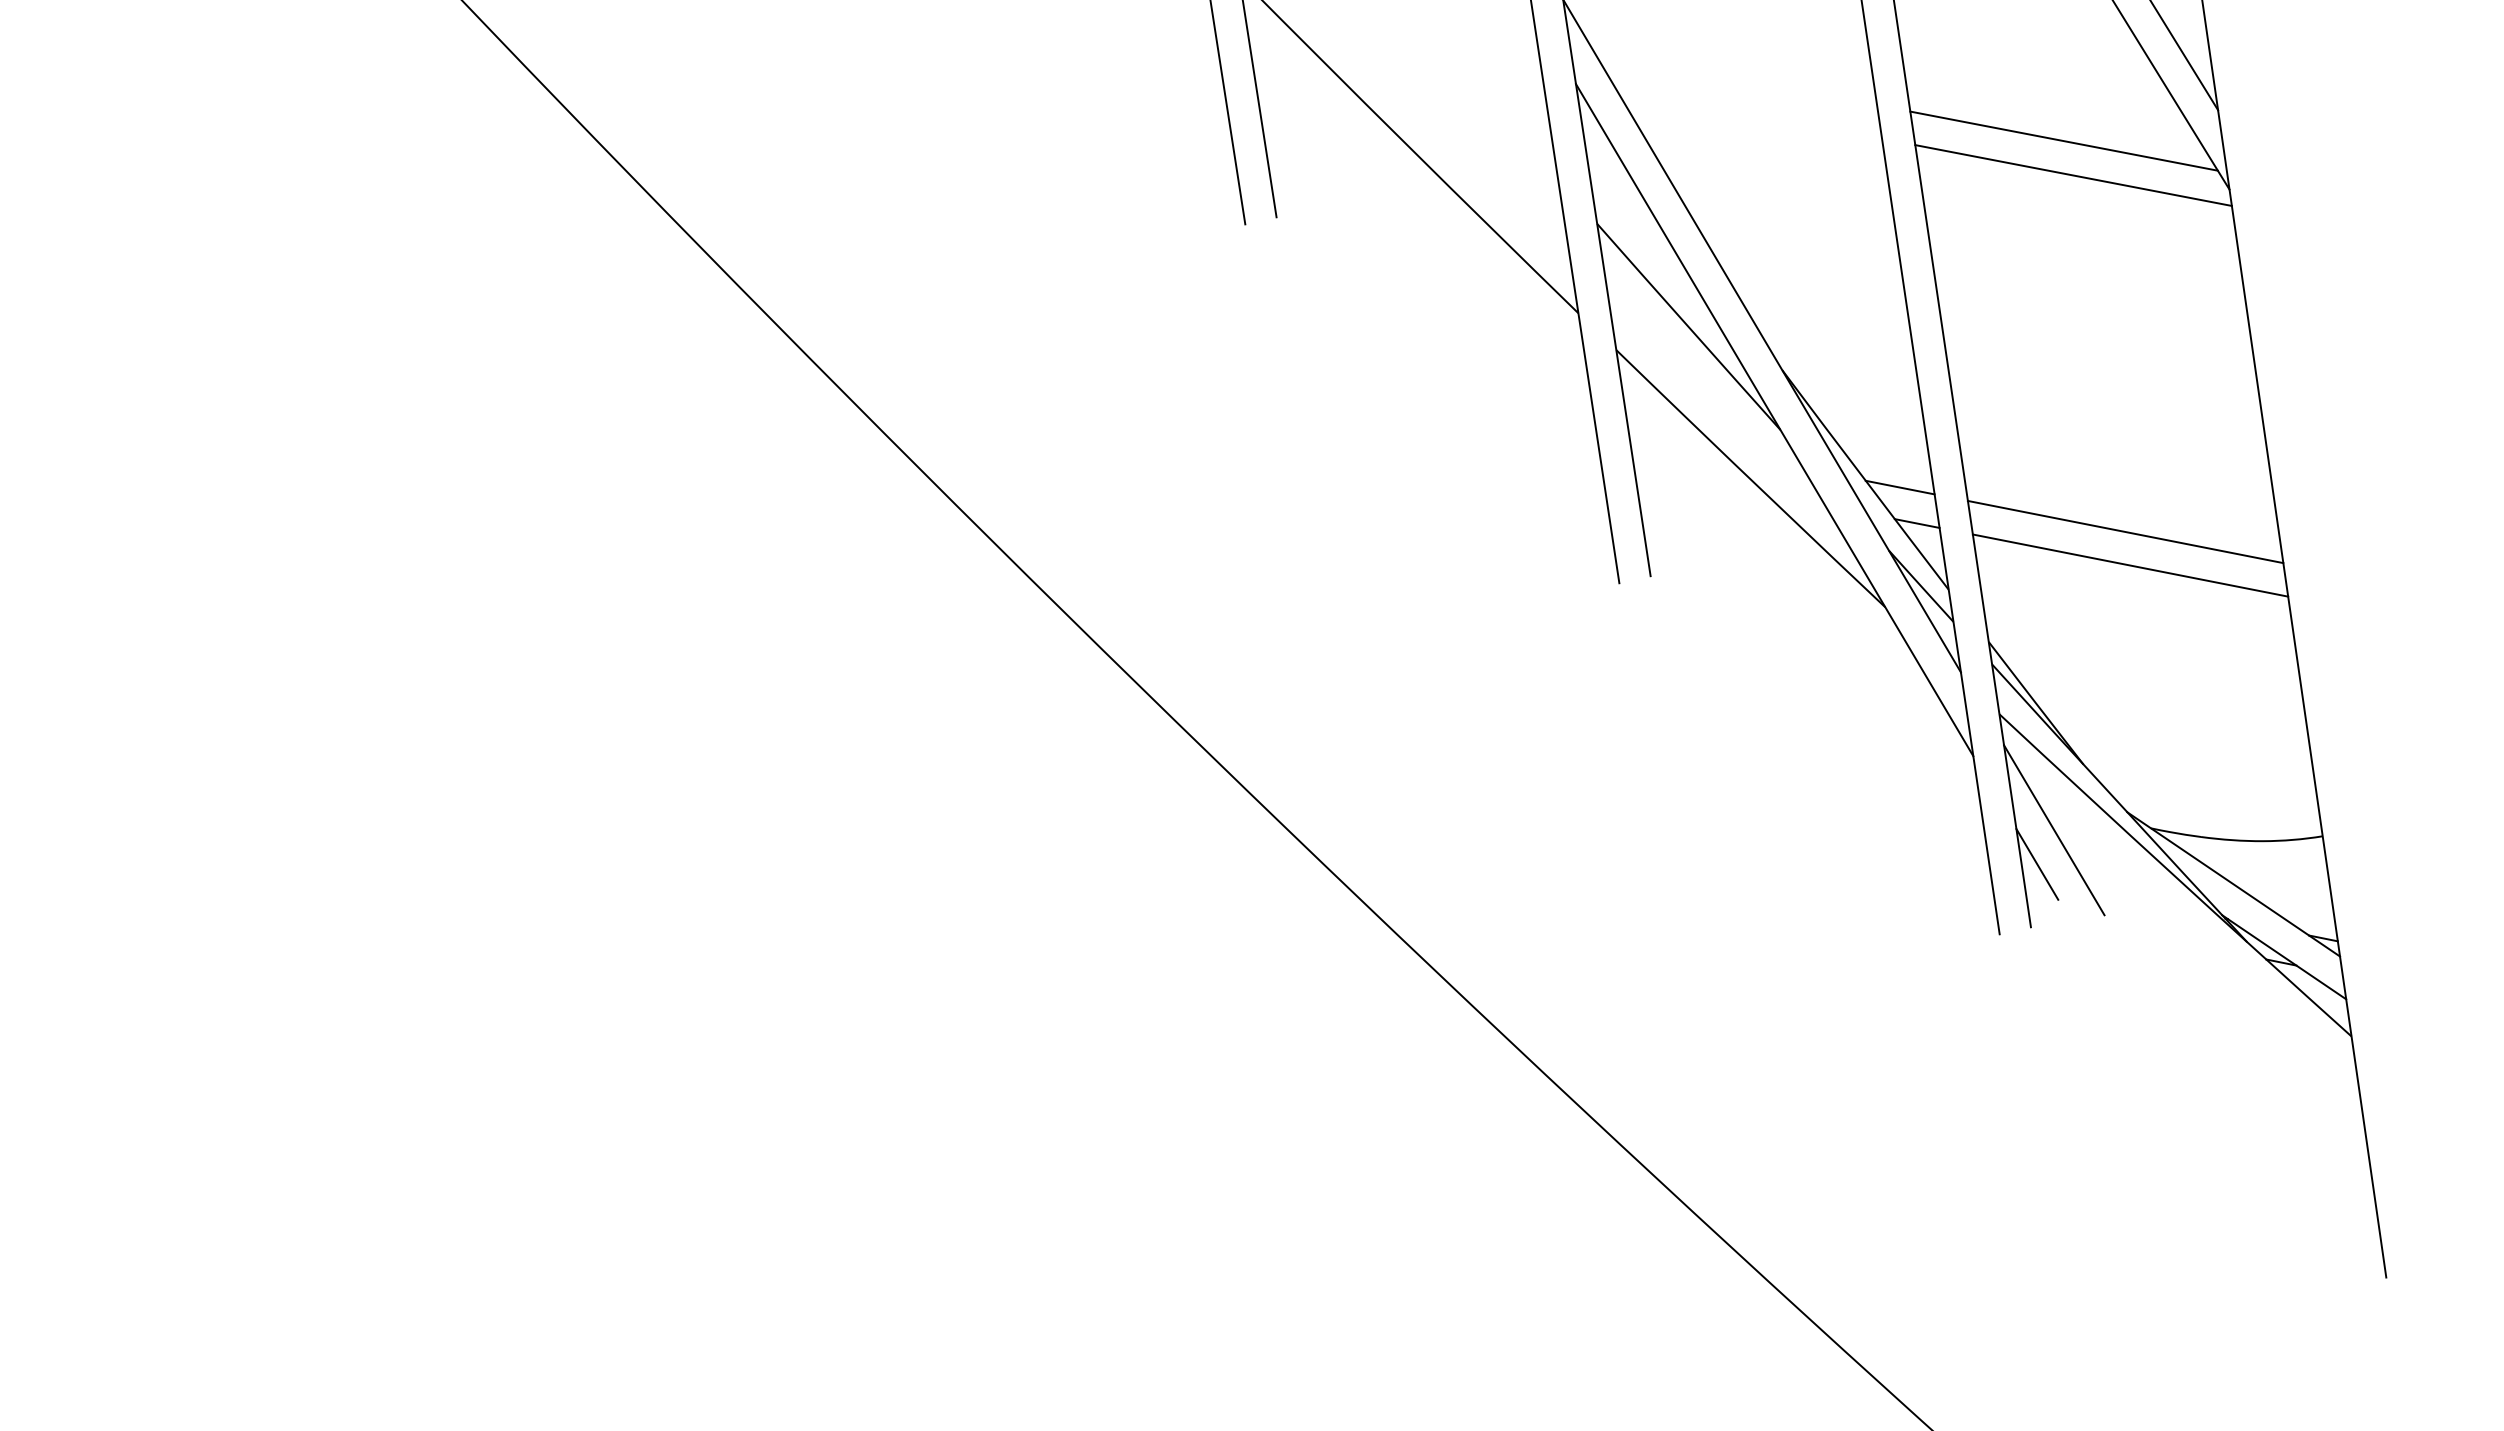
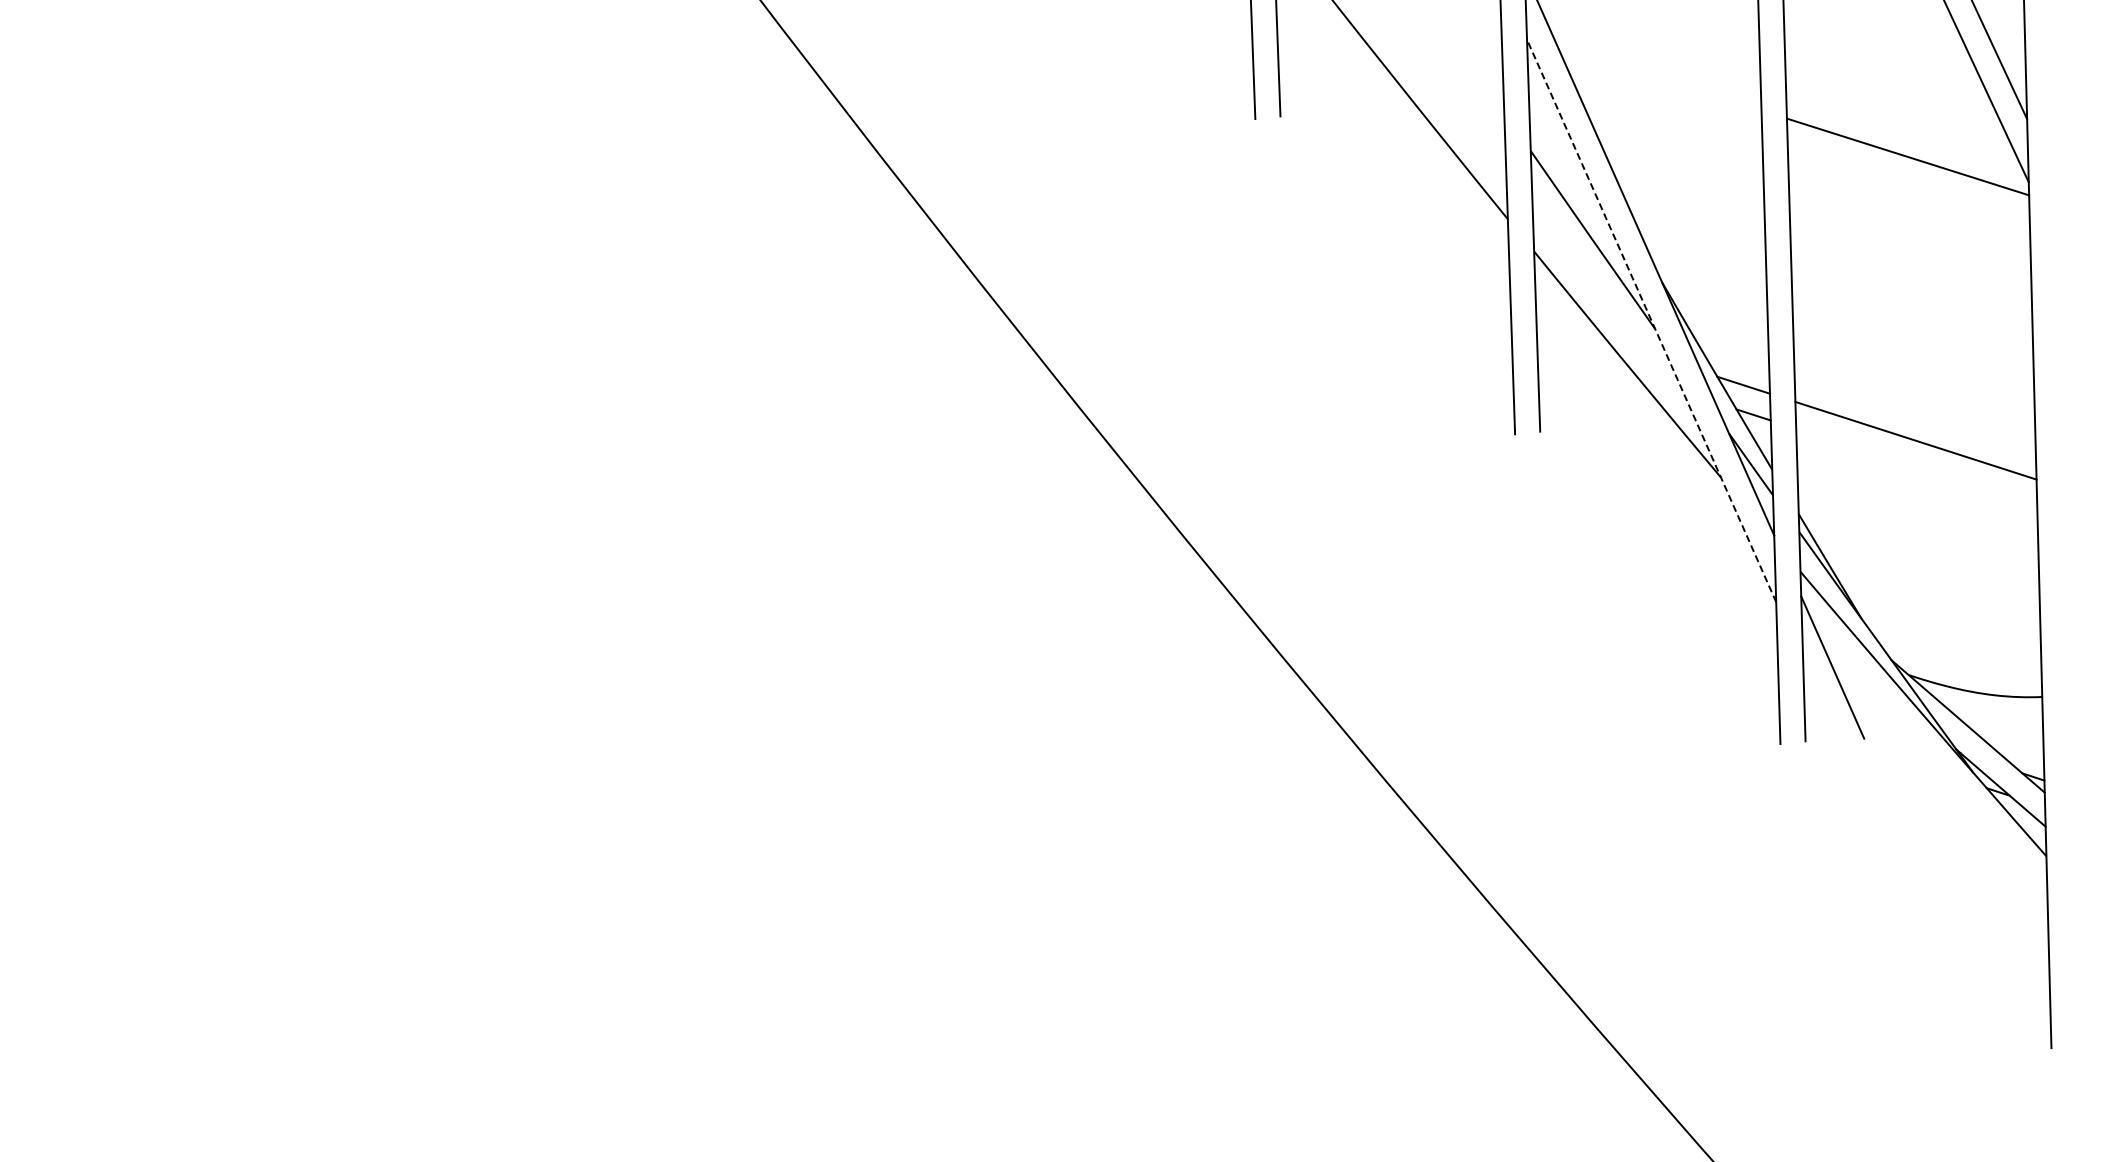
line: (2063, 140) -> (1903, 128), removed
line: (1774, 419) -> (1651, 320), solid -> dashed
line: (2130, 565) -> (1916, 467), removed
line: (2037, 864) -> (1816, 692), removed

